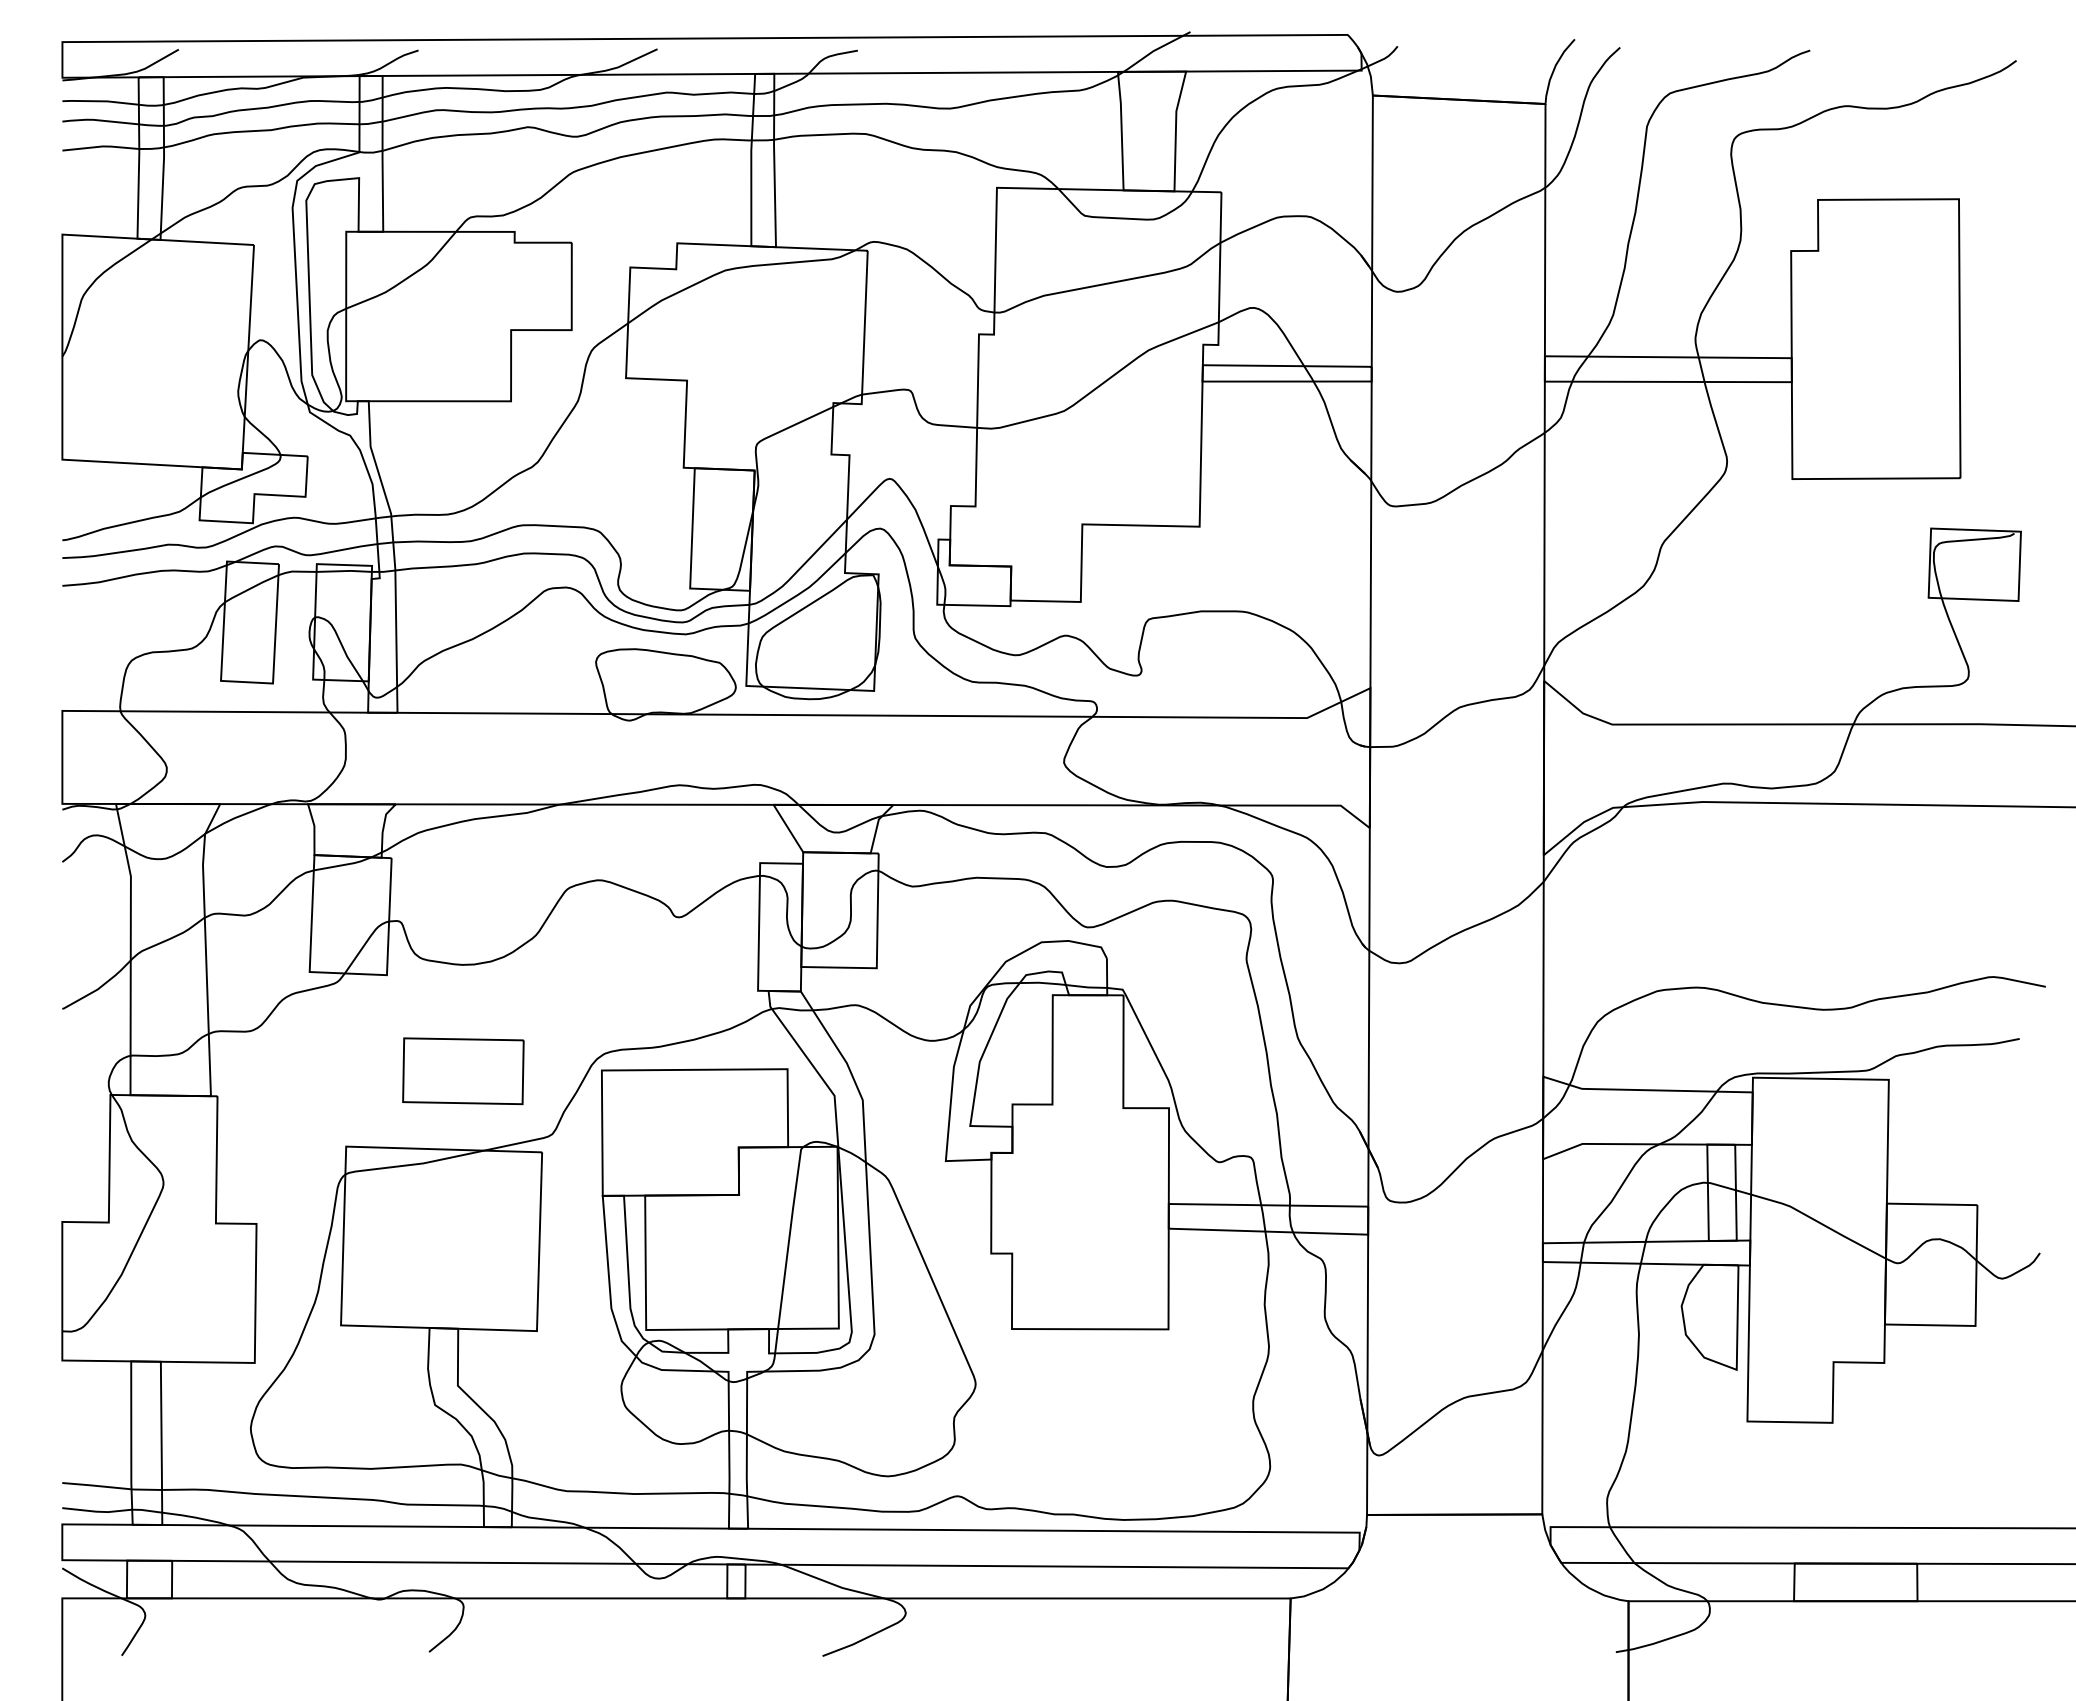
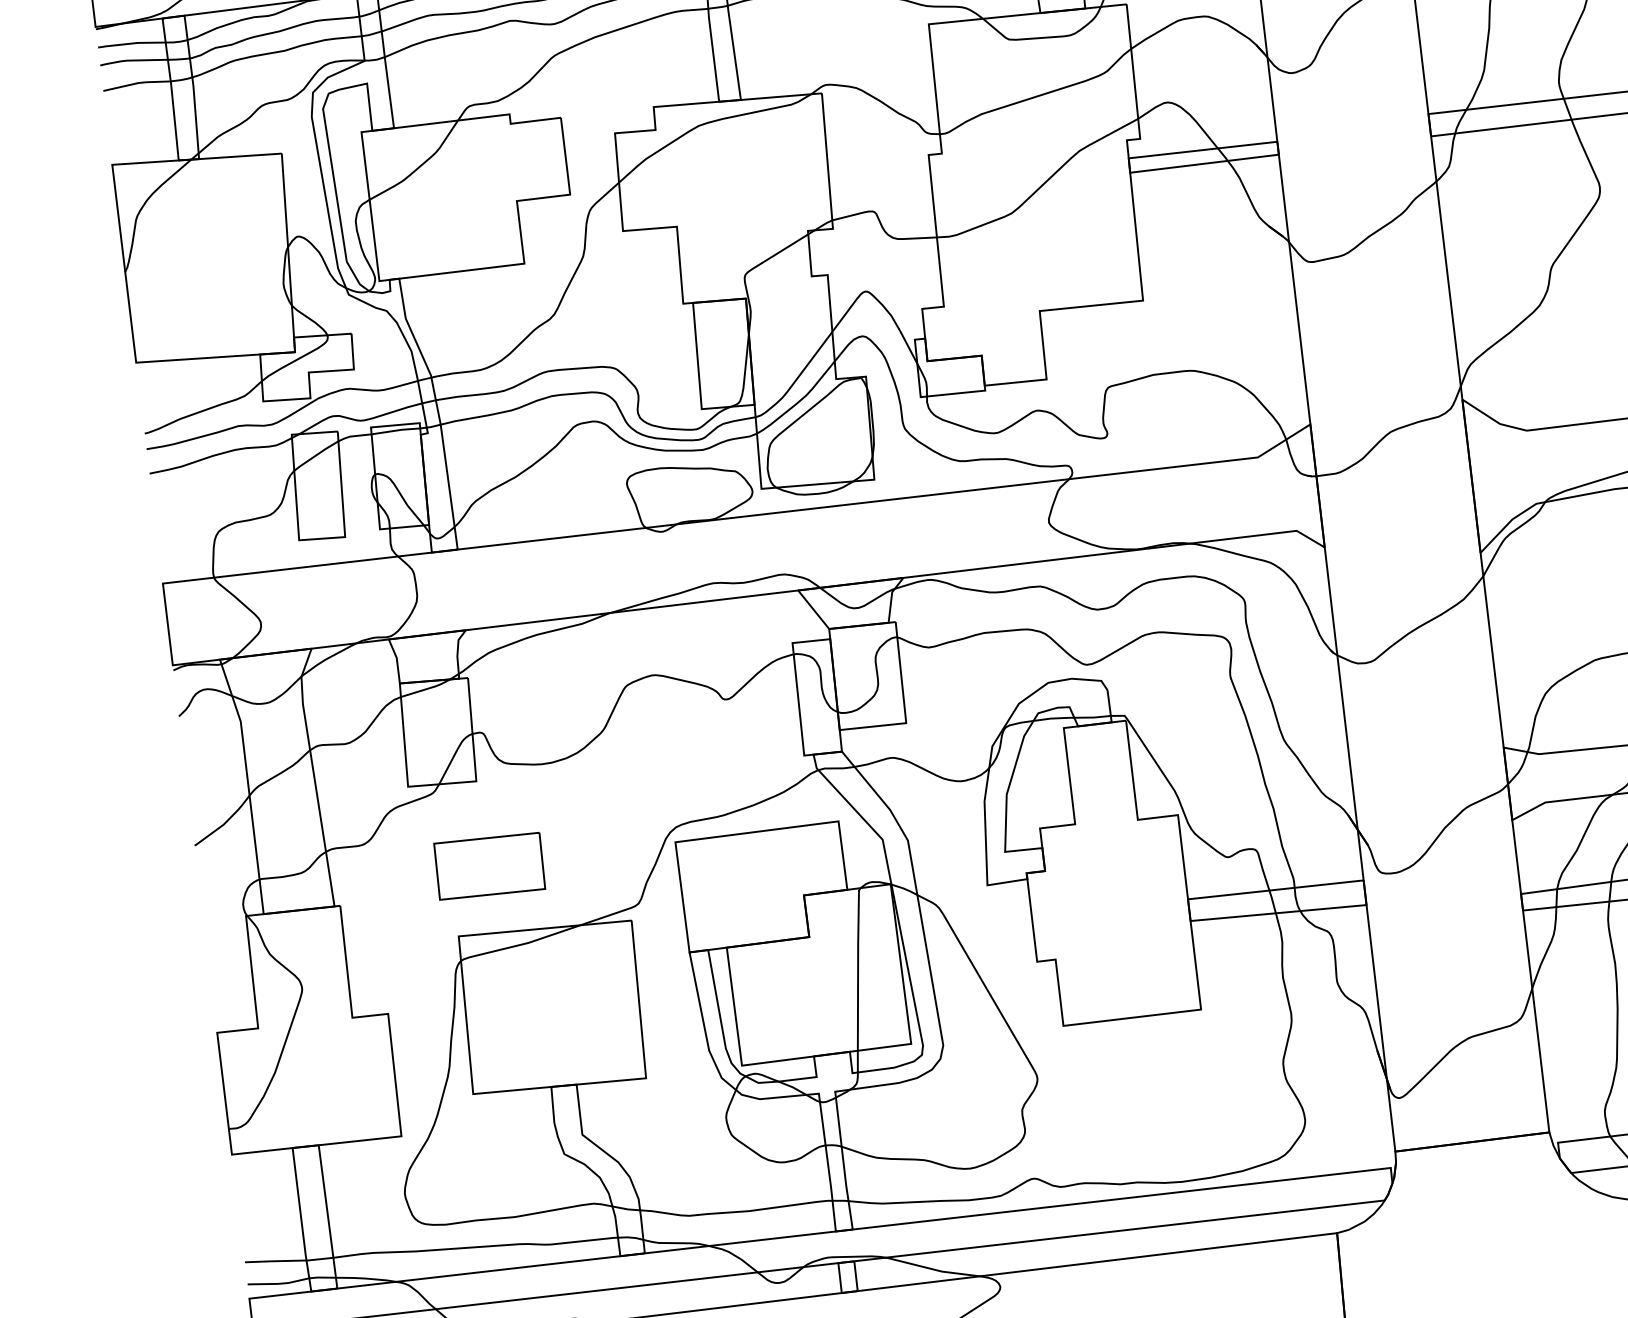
part: (463, 1071) -> (489, 866), moved

